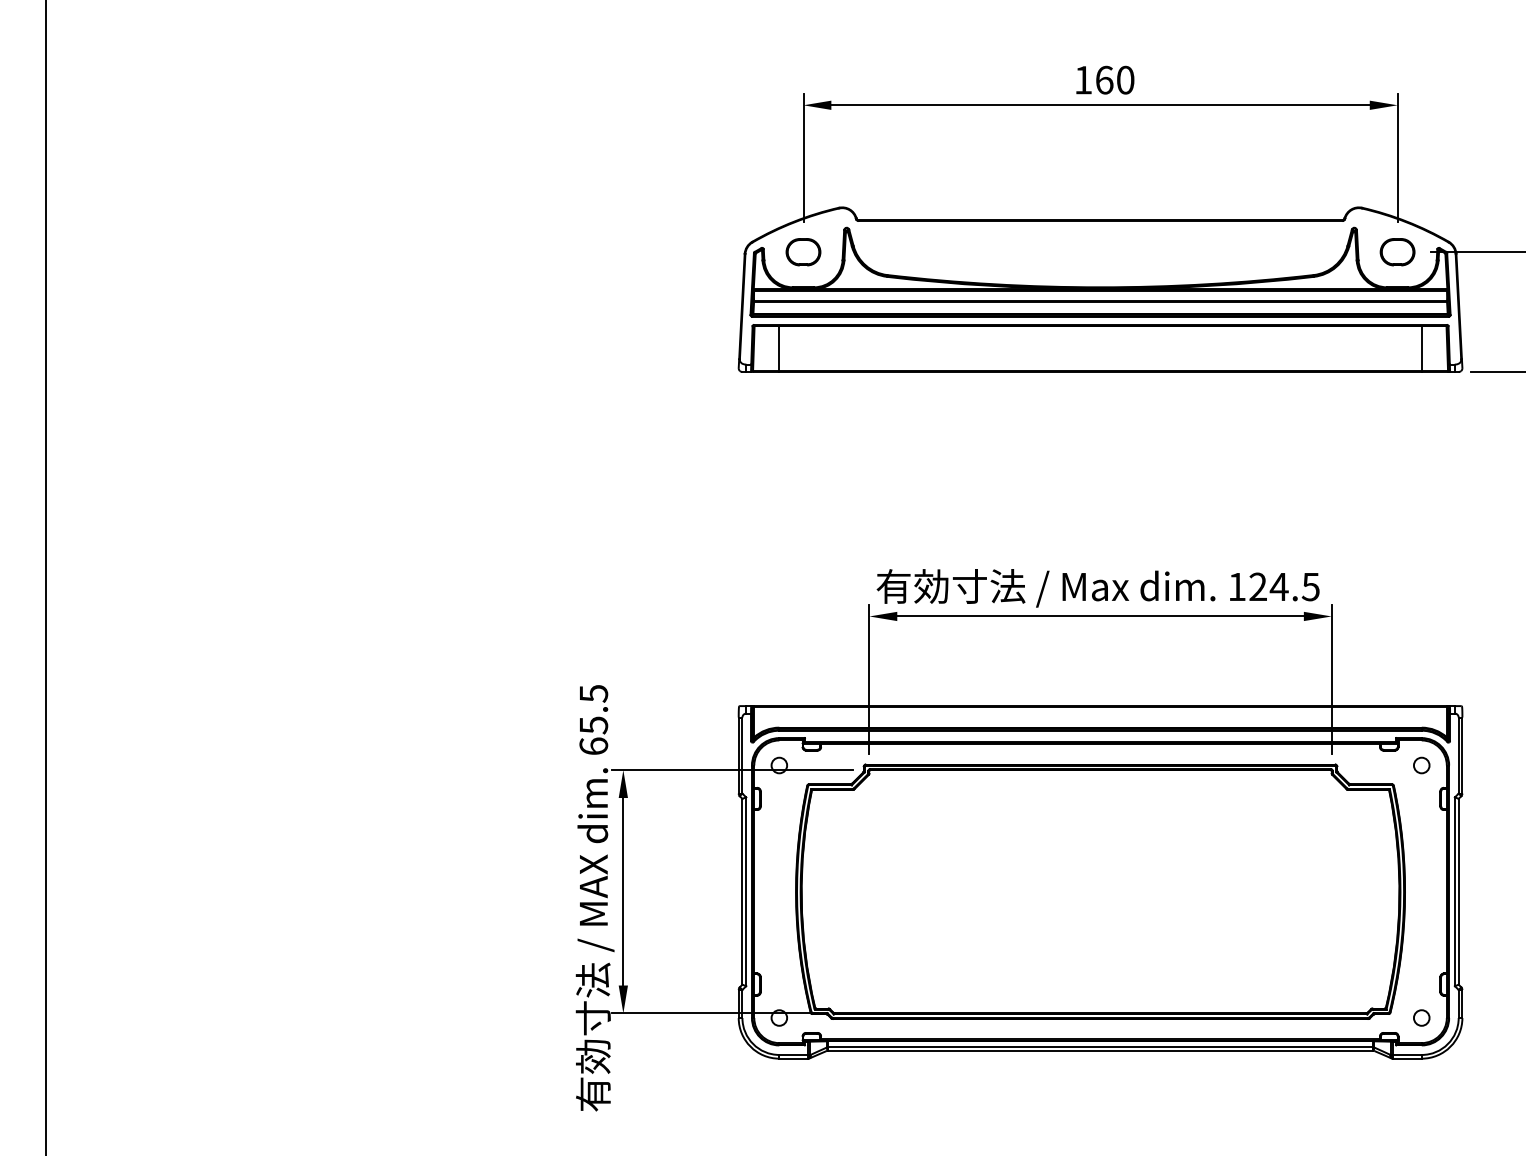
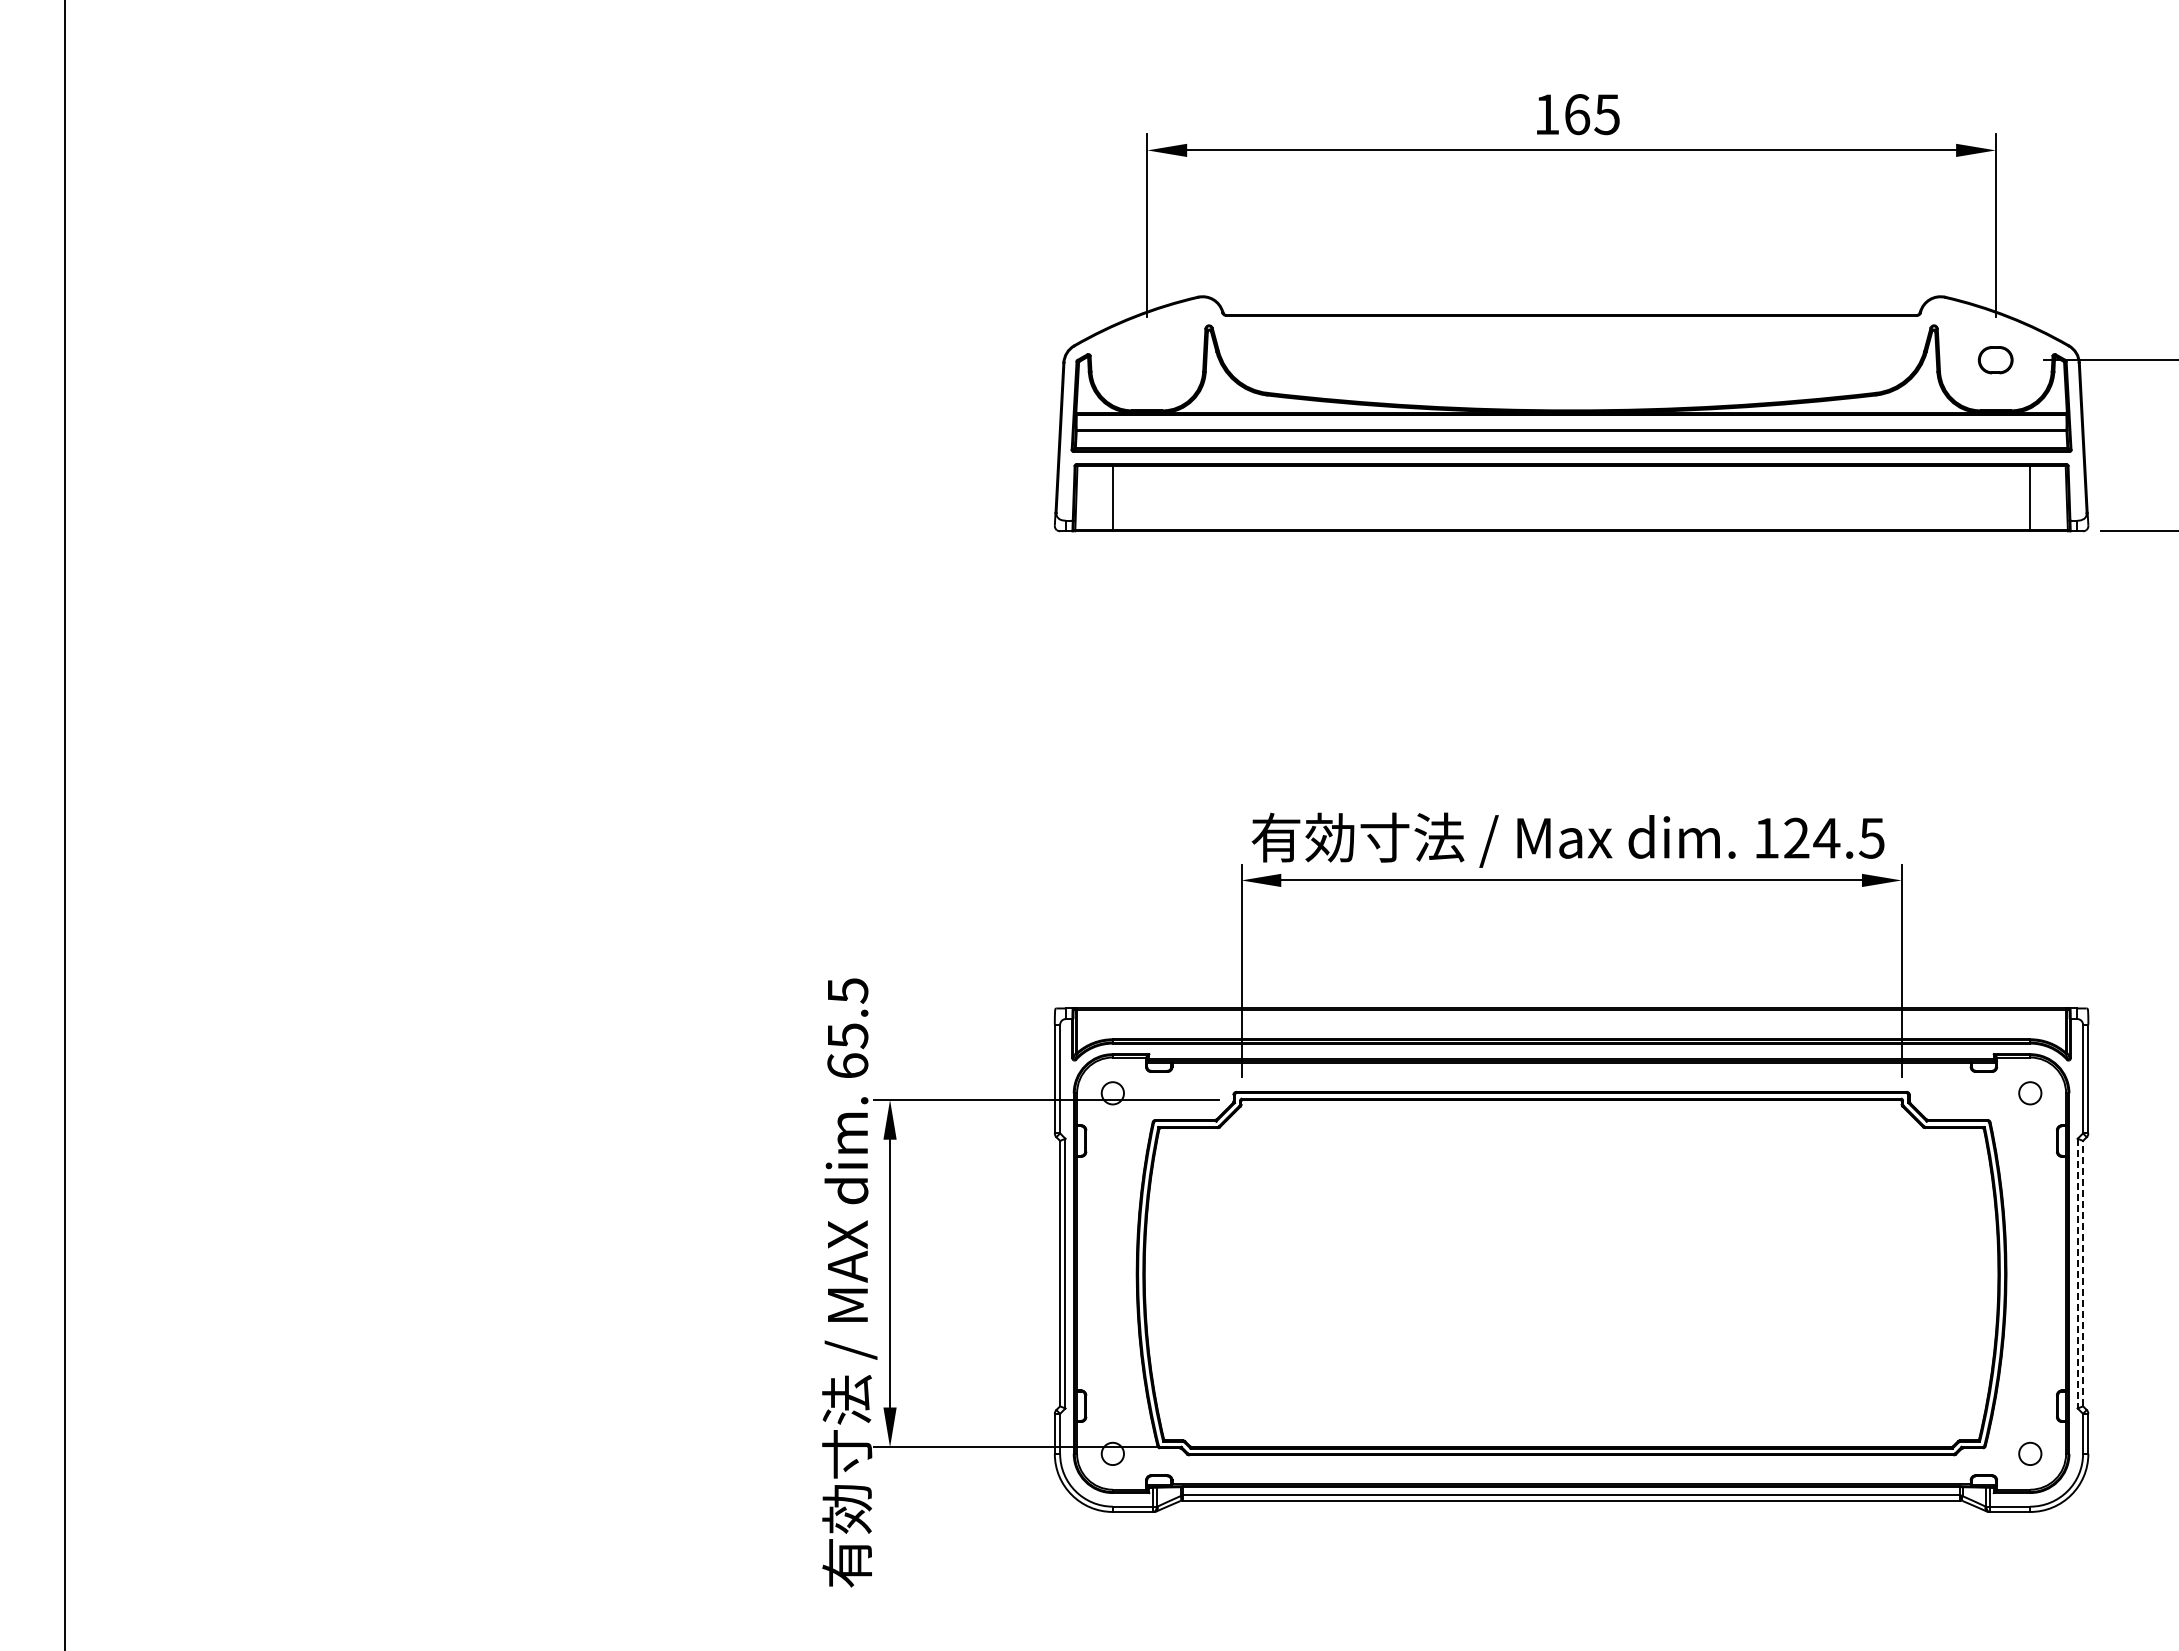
text: (1125, 80) -> (1606, 114), 160 -> 165
part: (803, 251) -> (1147, 359), removed
part: (1397, 251) -> (1995, 359), size x0.7
line: (1454, 891) -> (2077, 1273), solid -> dashed
line: (1458, 891) -> (2083, 1273), solid -> dashed

